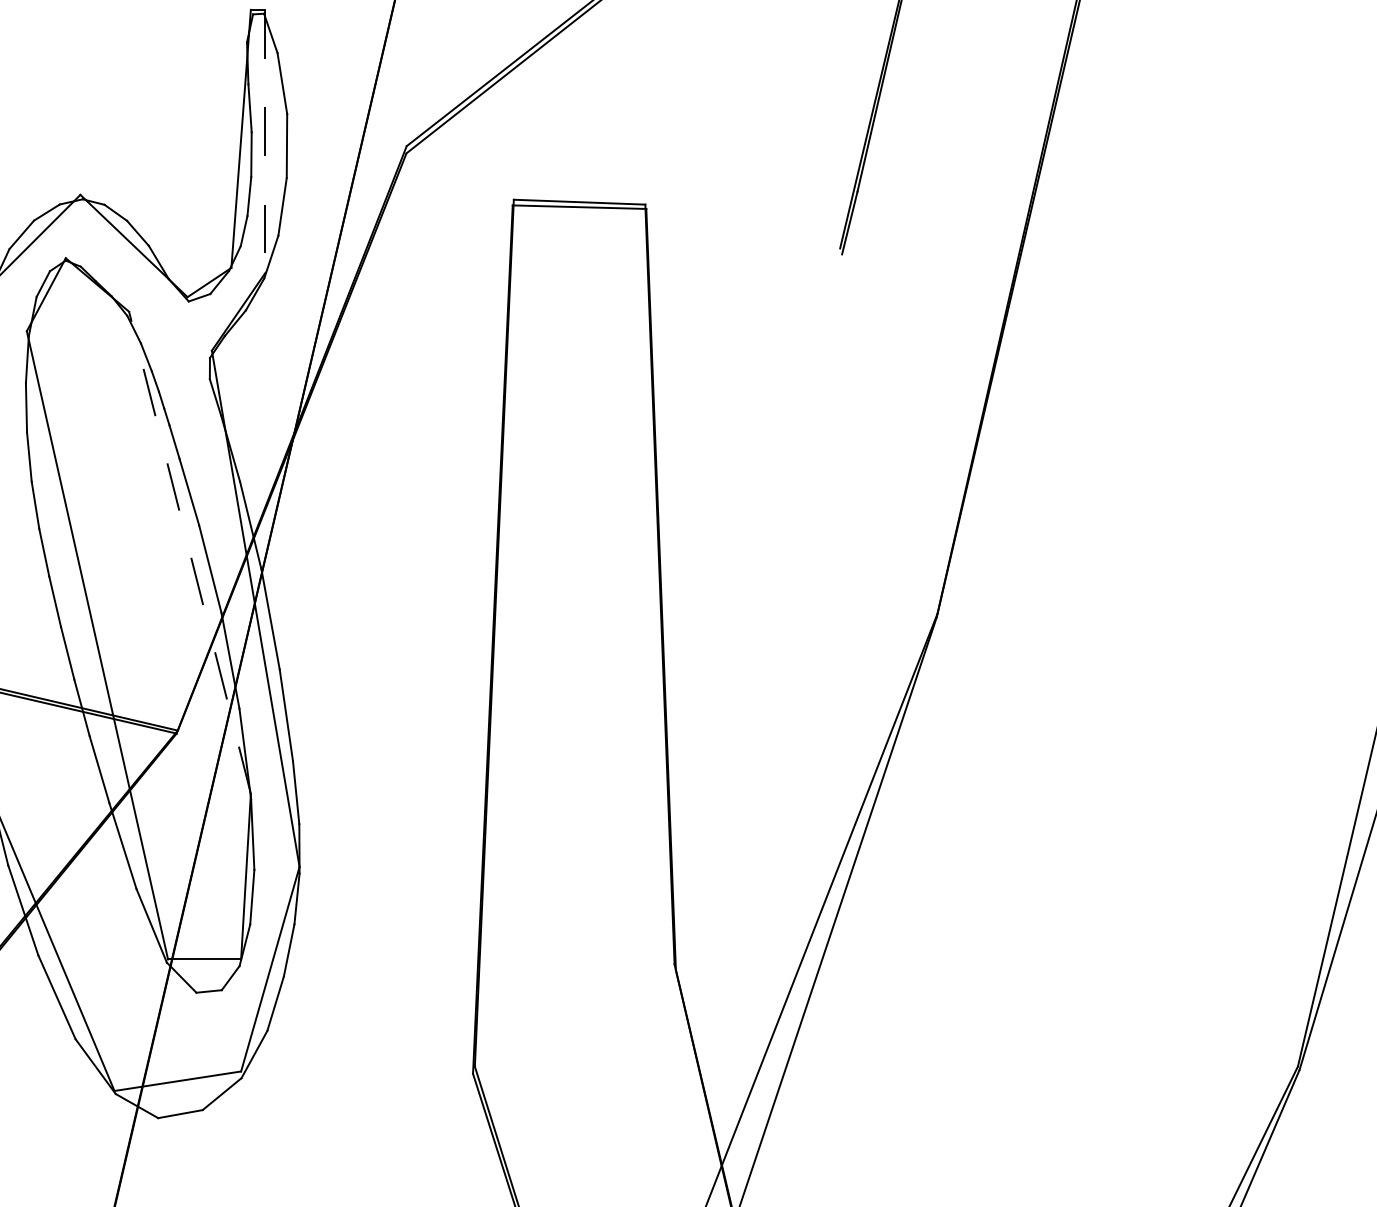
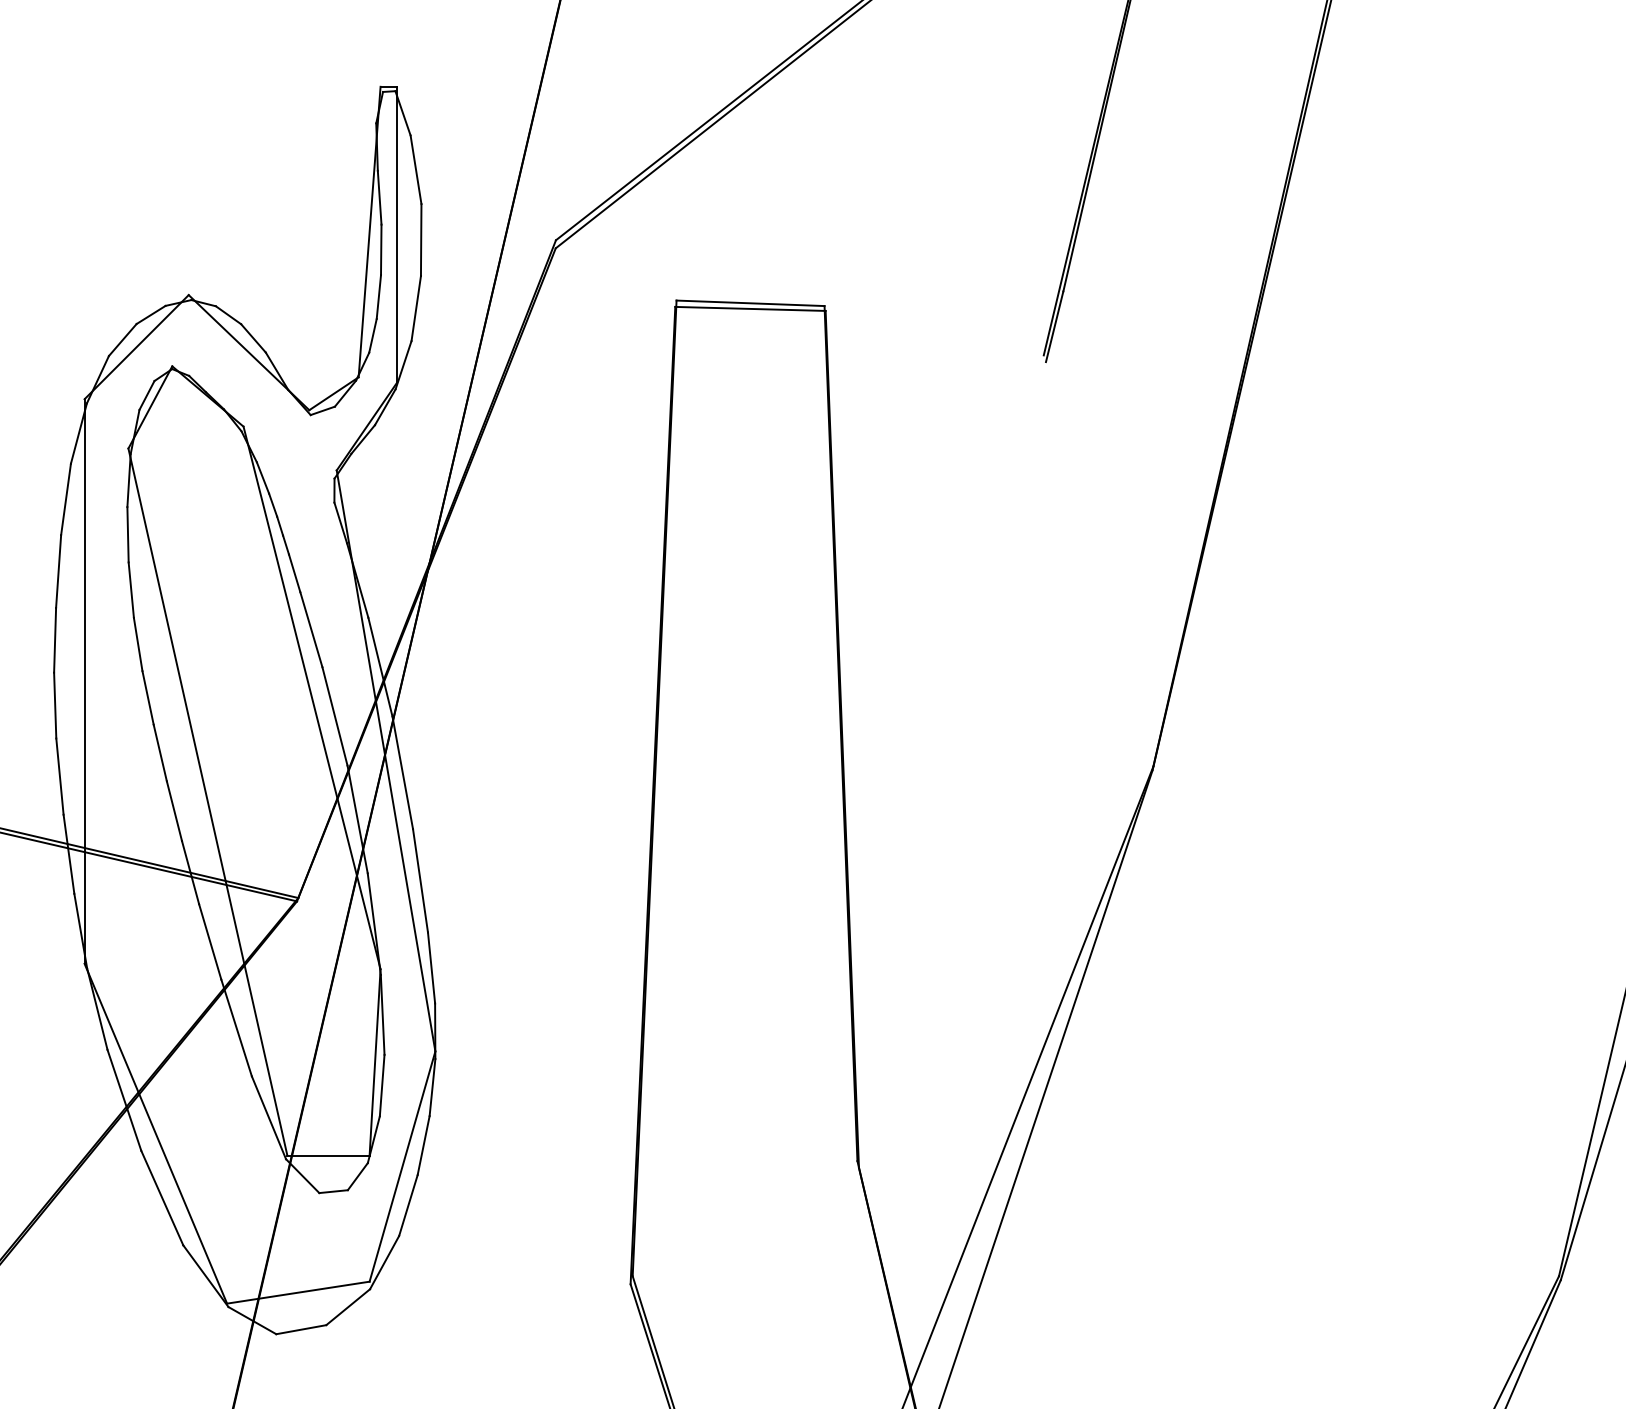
line: (265, 141) -> (397, 234), dashed -> solid
line: (190, 552) -> (312, 697), dashed -> solid

